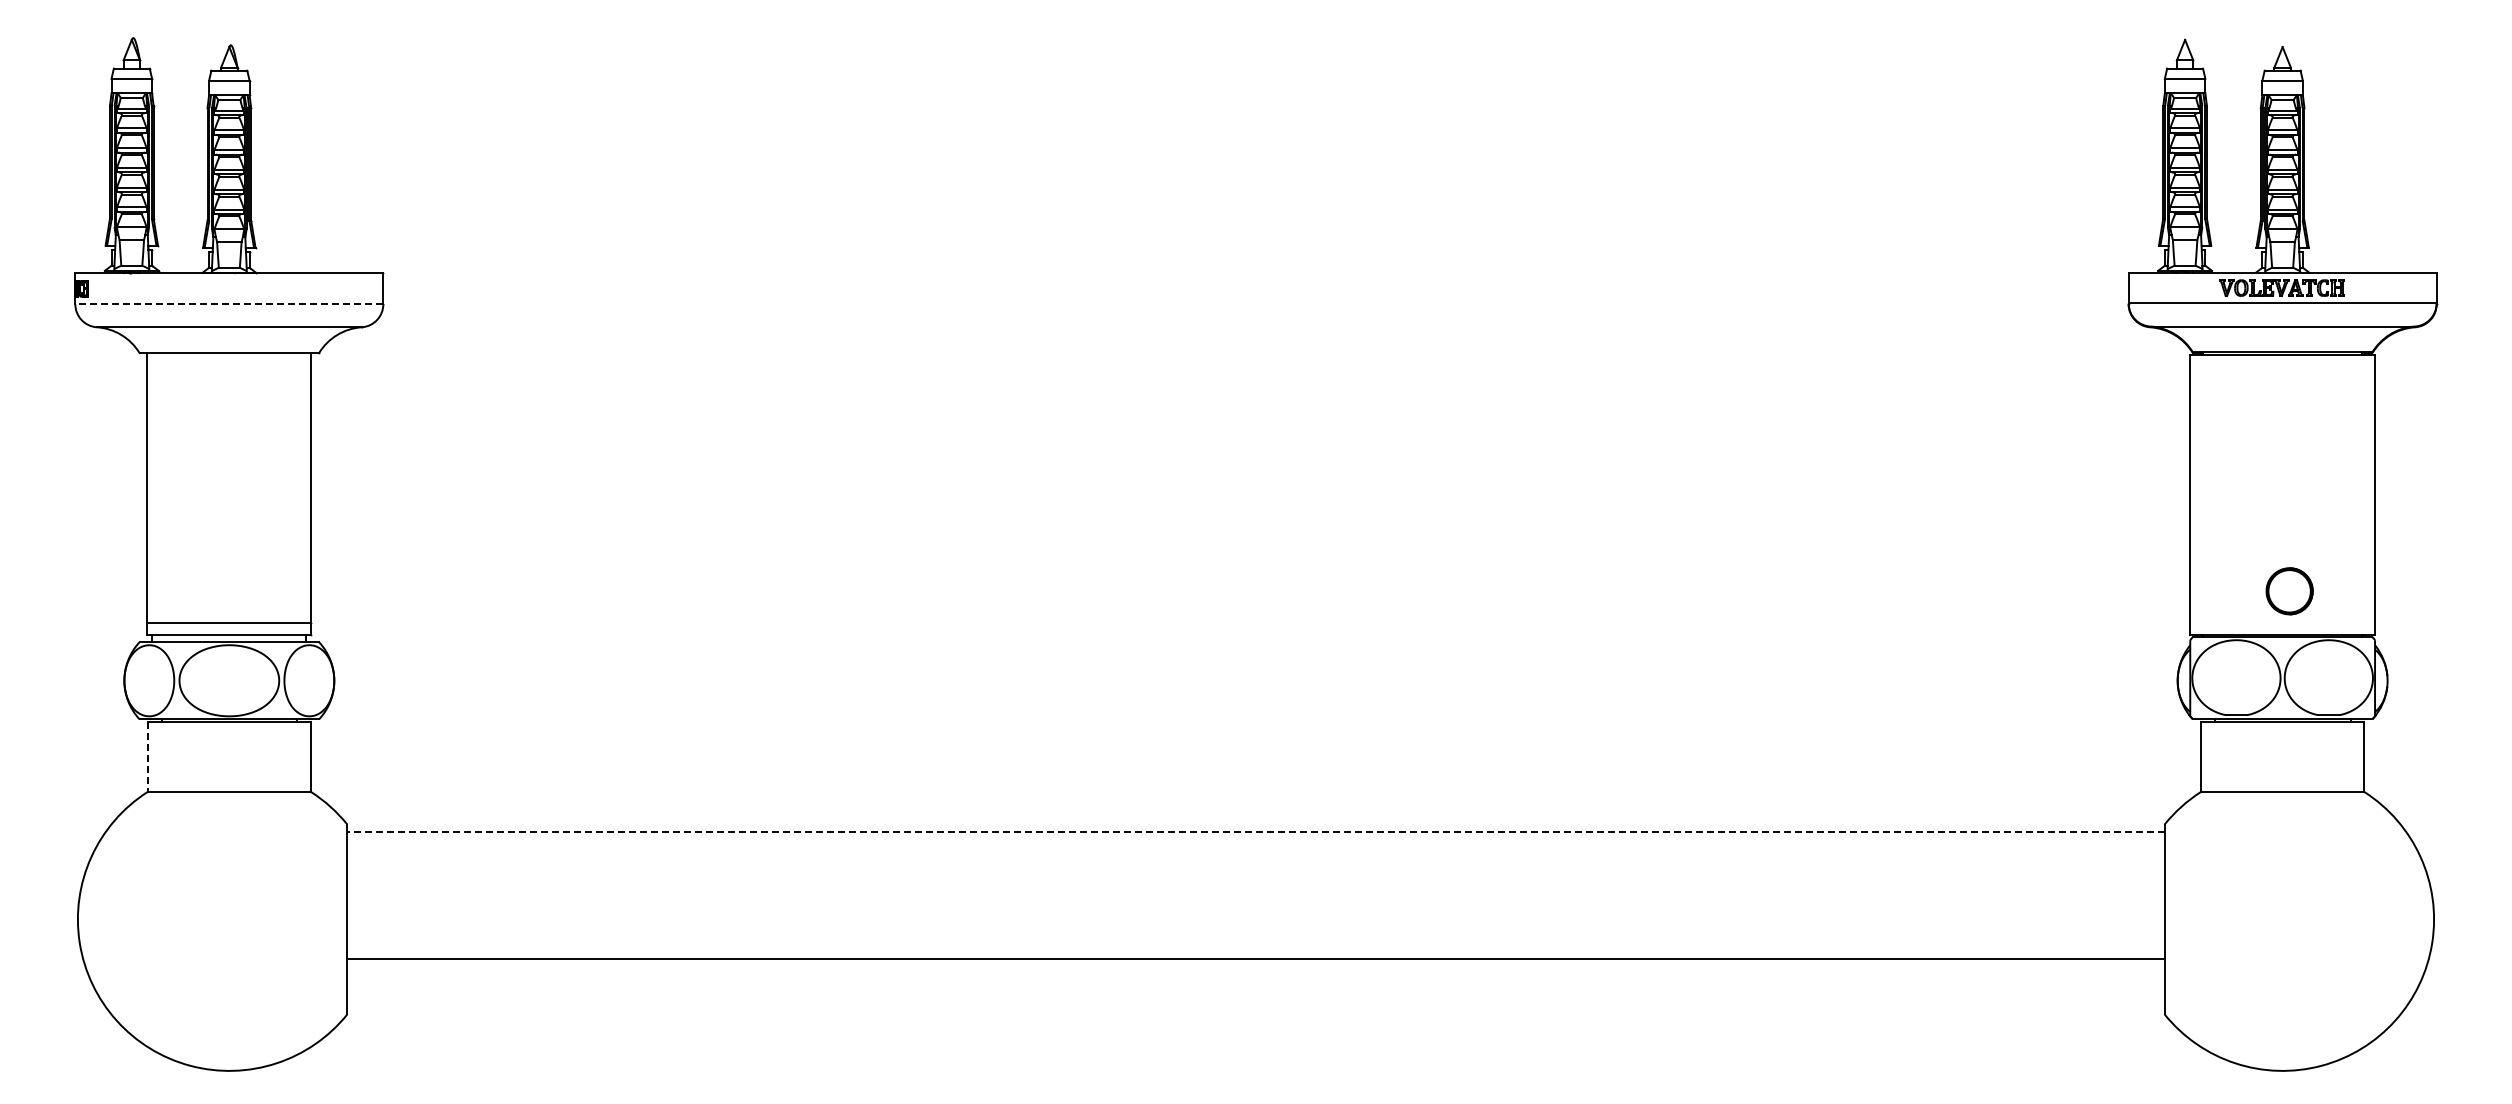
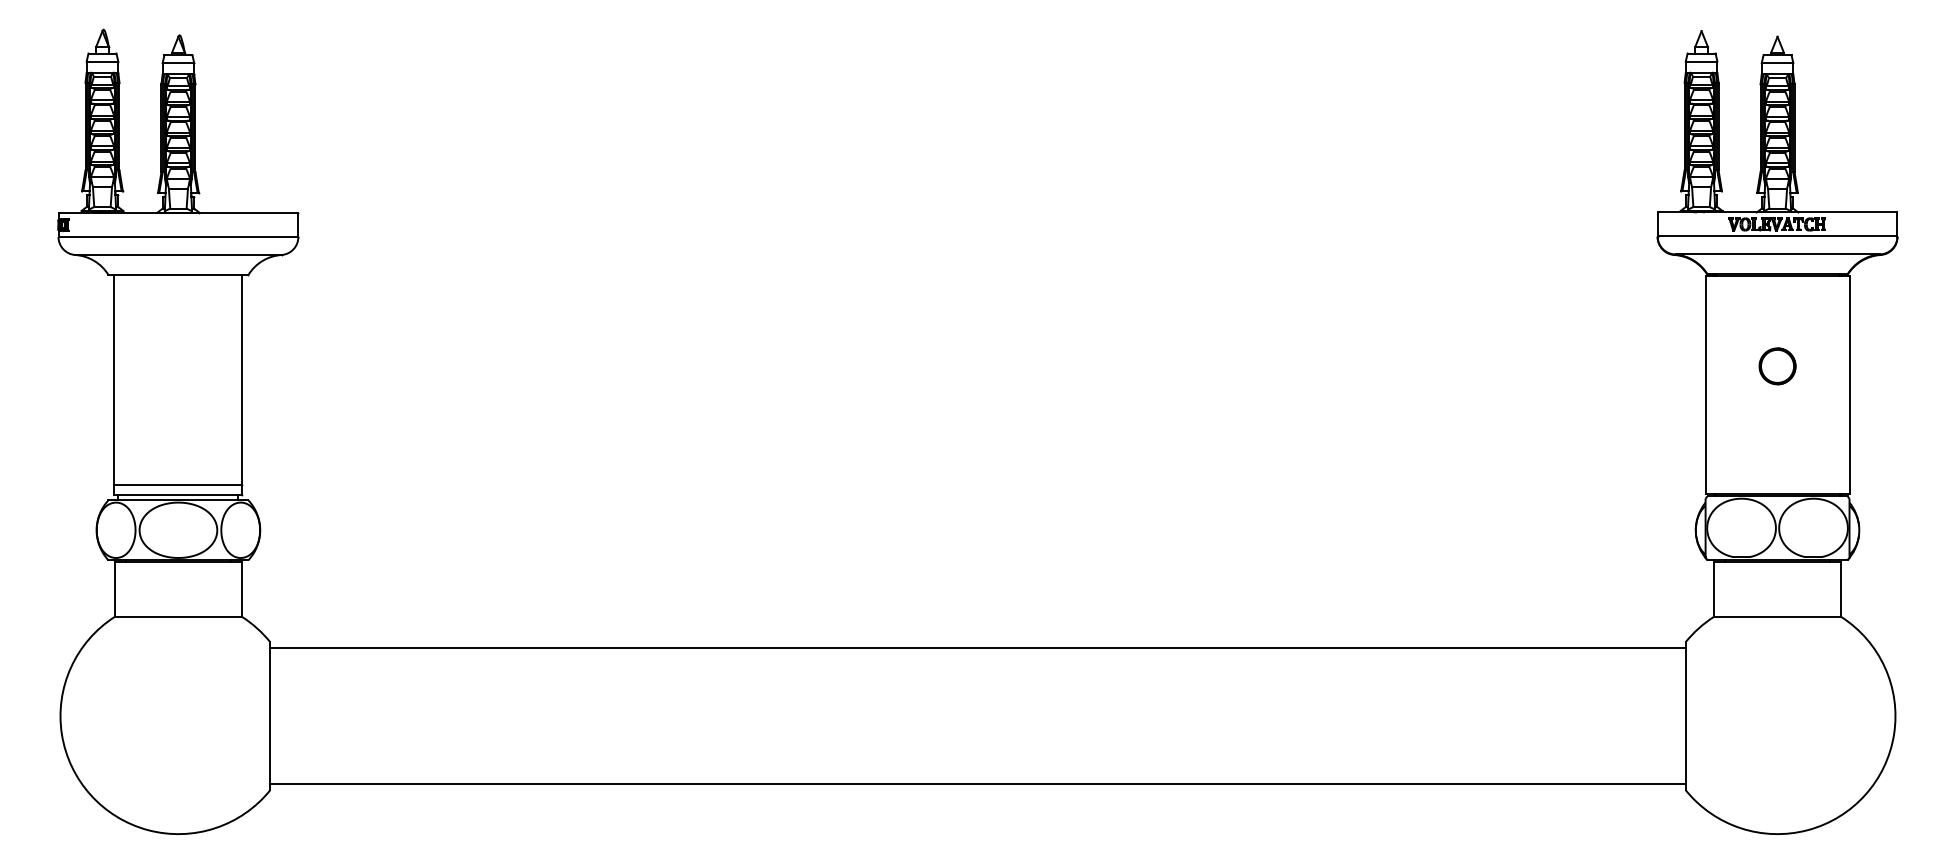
line: (229, 304) -> (178, 237), dashed -> solid
part: (2289, 591) -> (1777, 366), moved
line: (147, 757) -> (114, 590), dashed -> solid
line: (1256, 832) -> (978, 648), dashed -> solid
line: (1255, 958) -> (977, 783), moved

